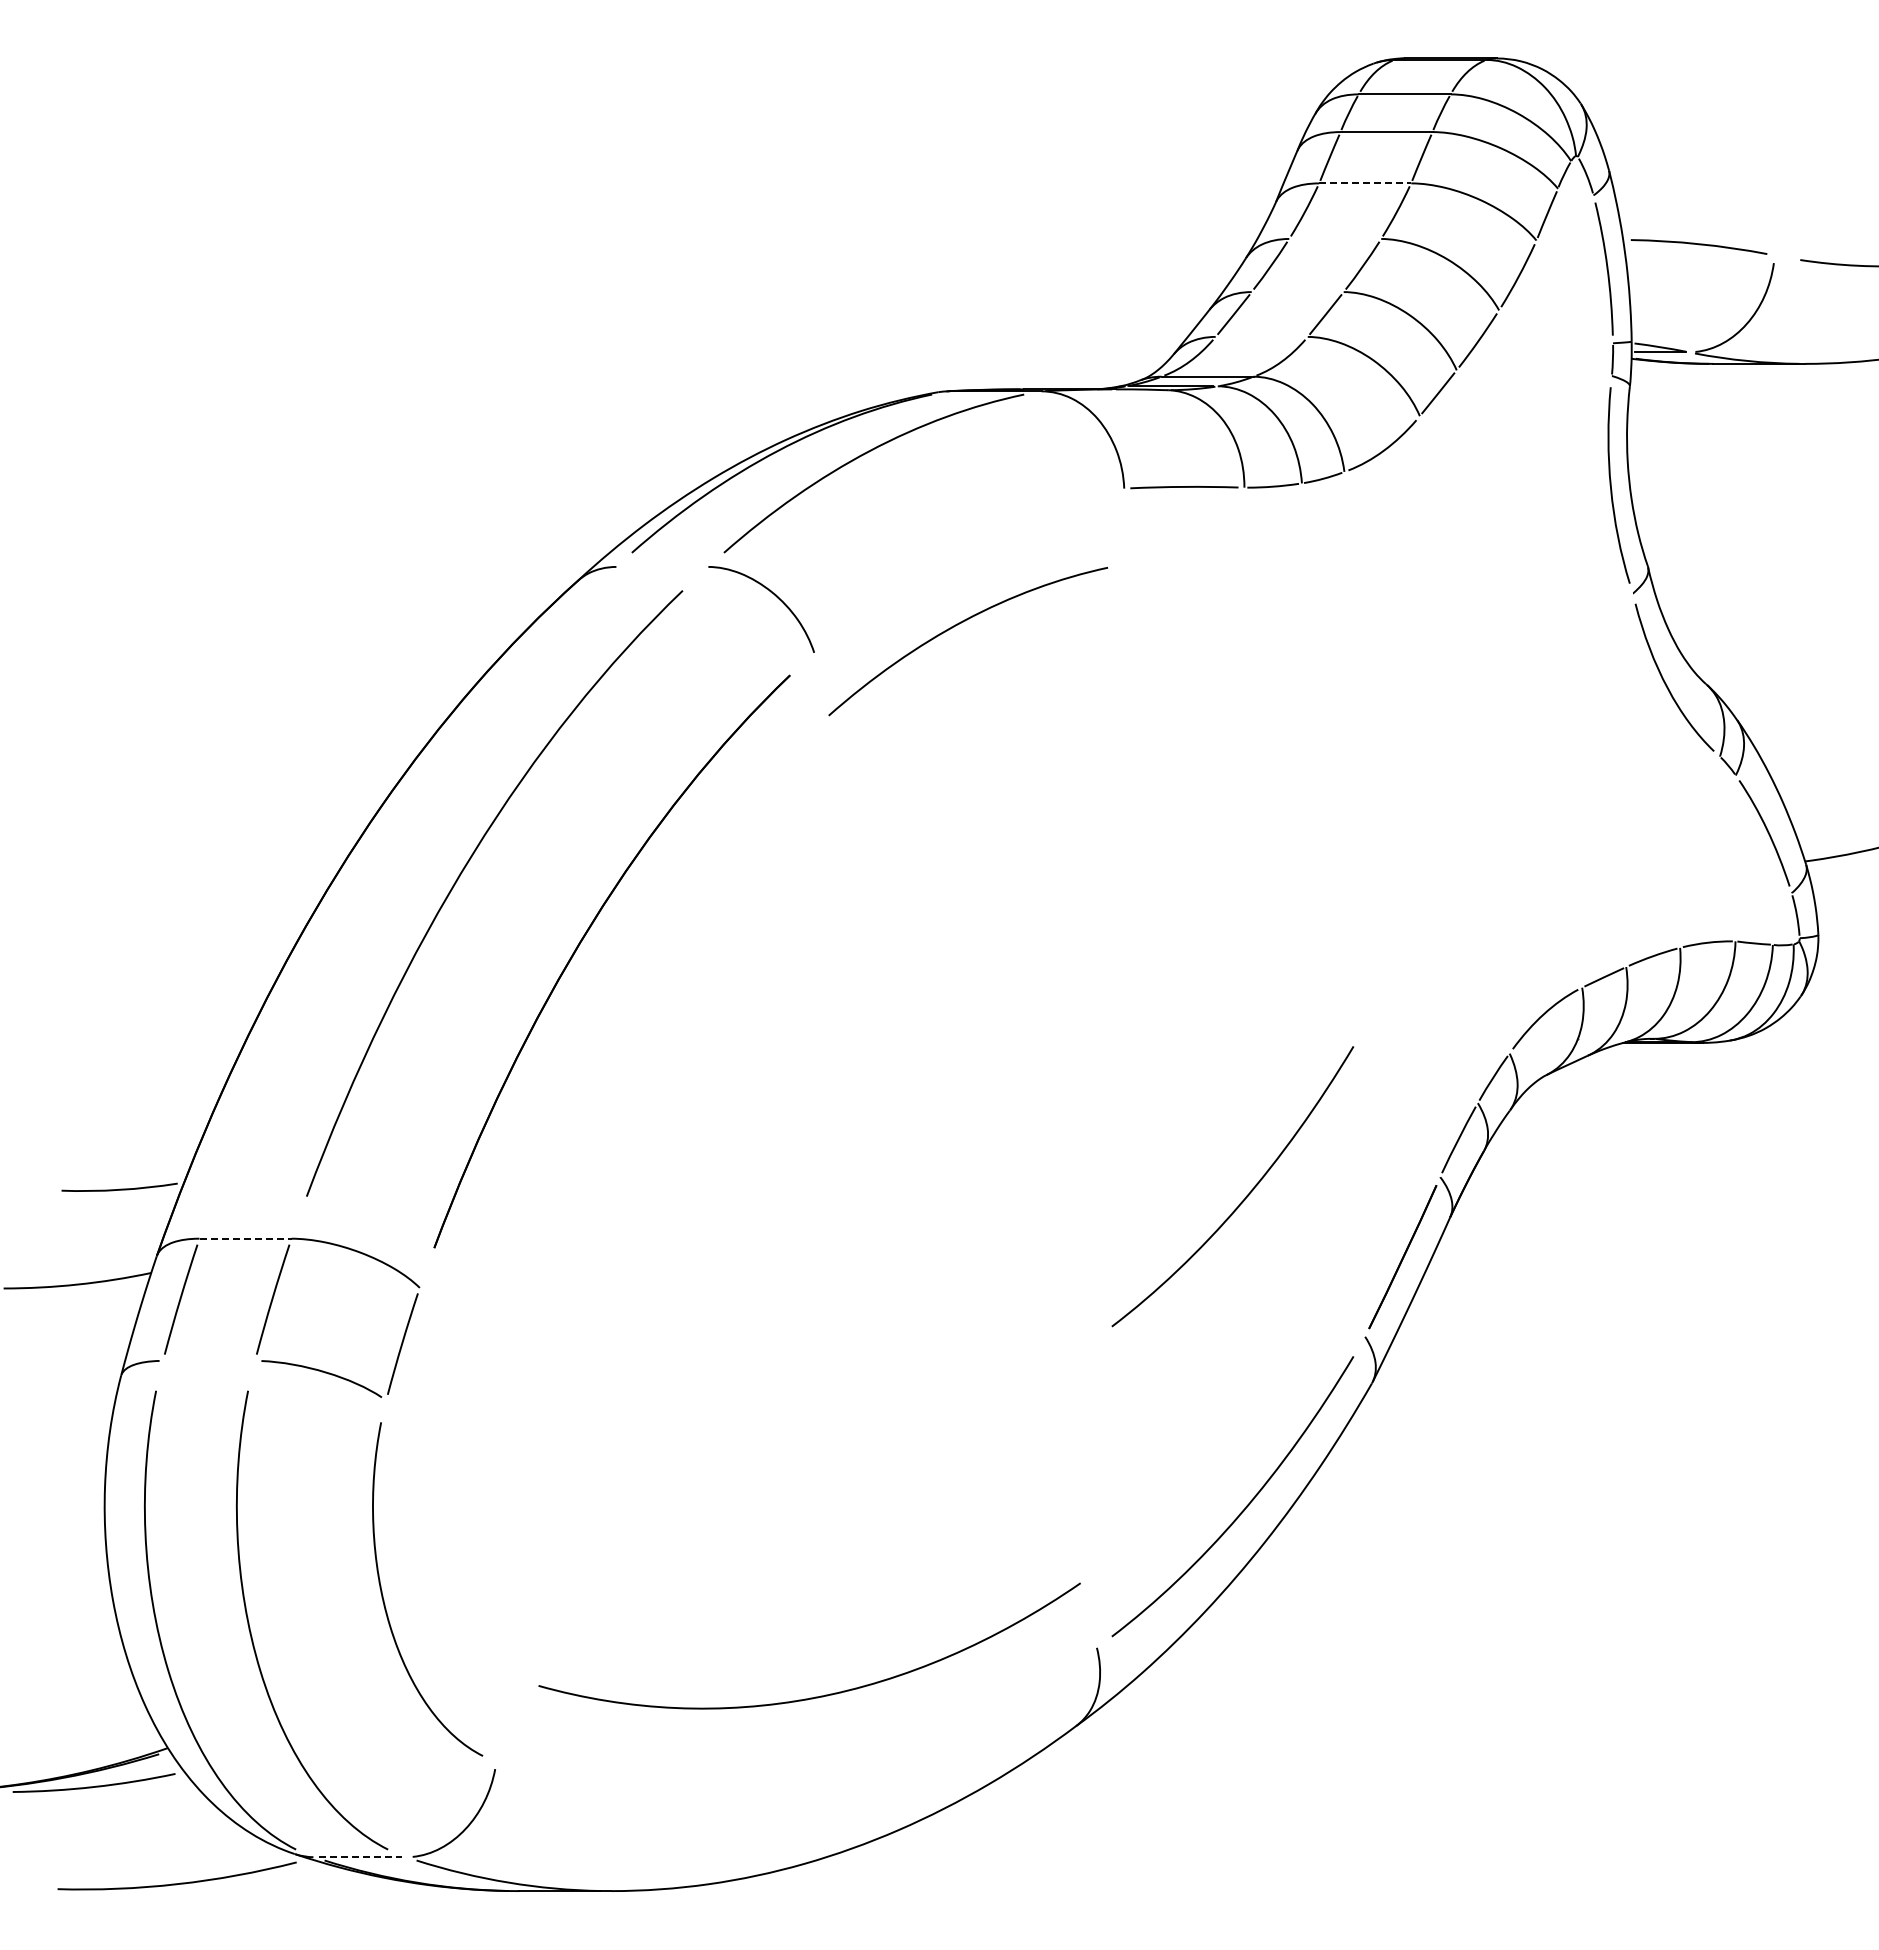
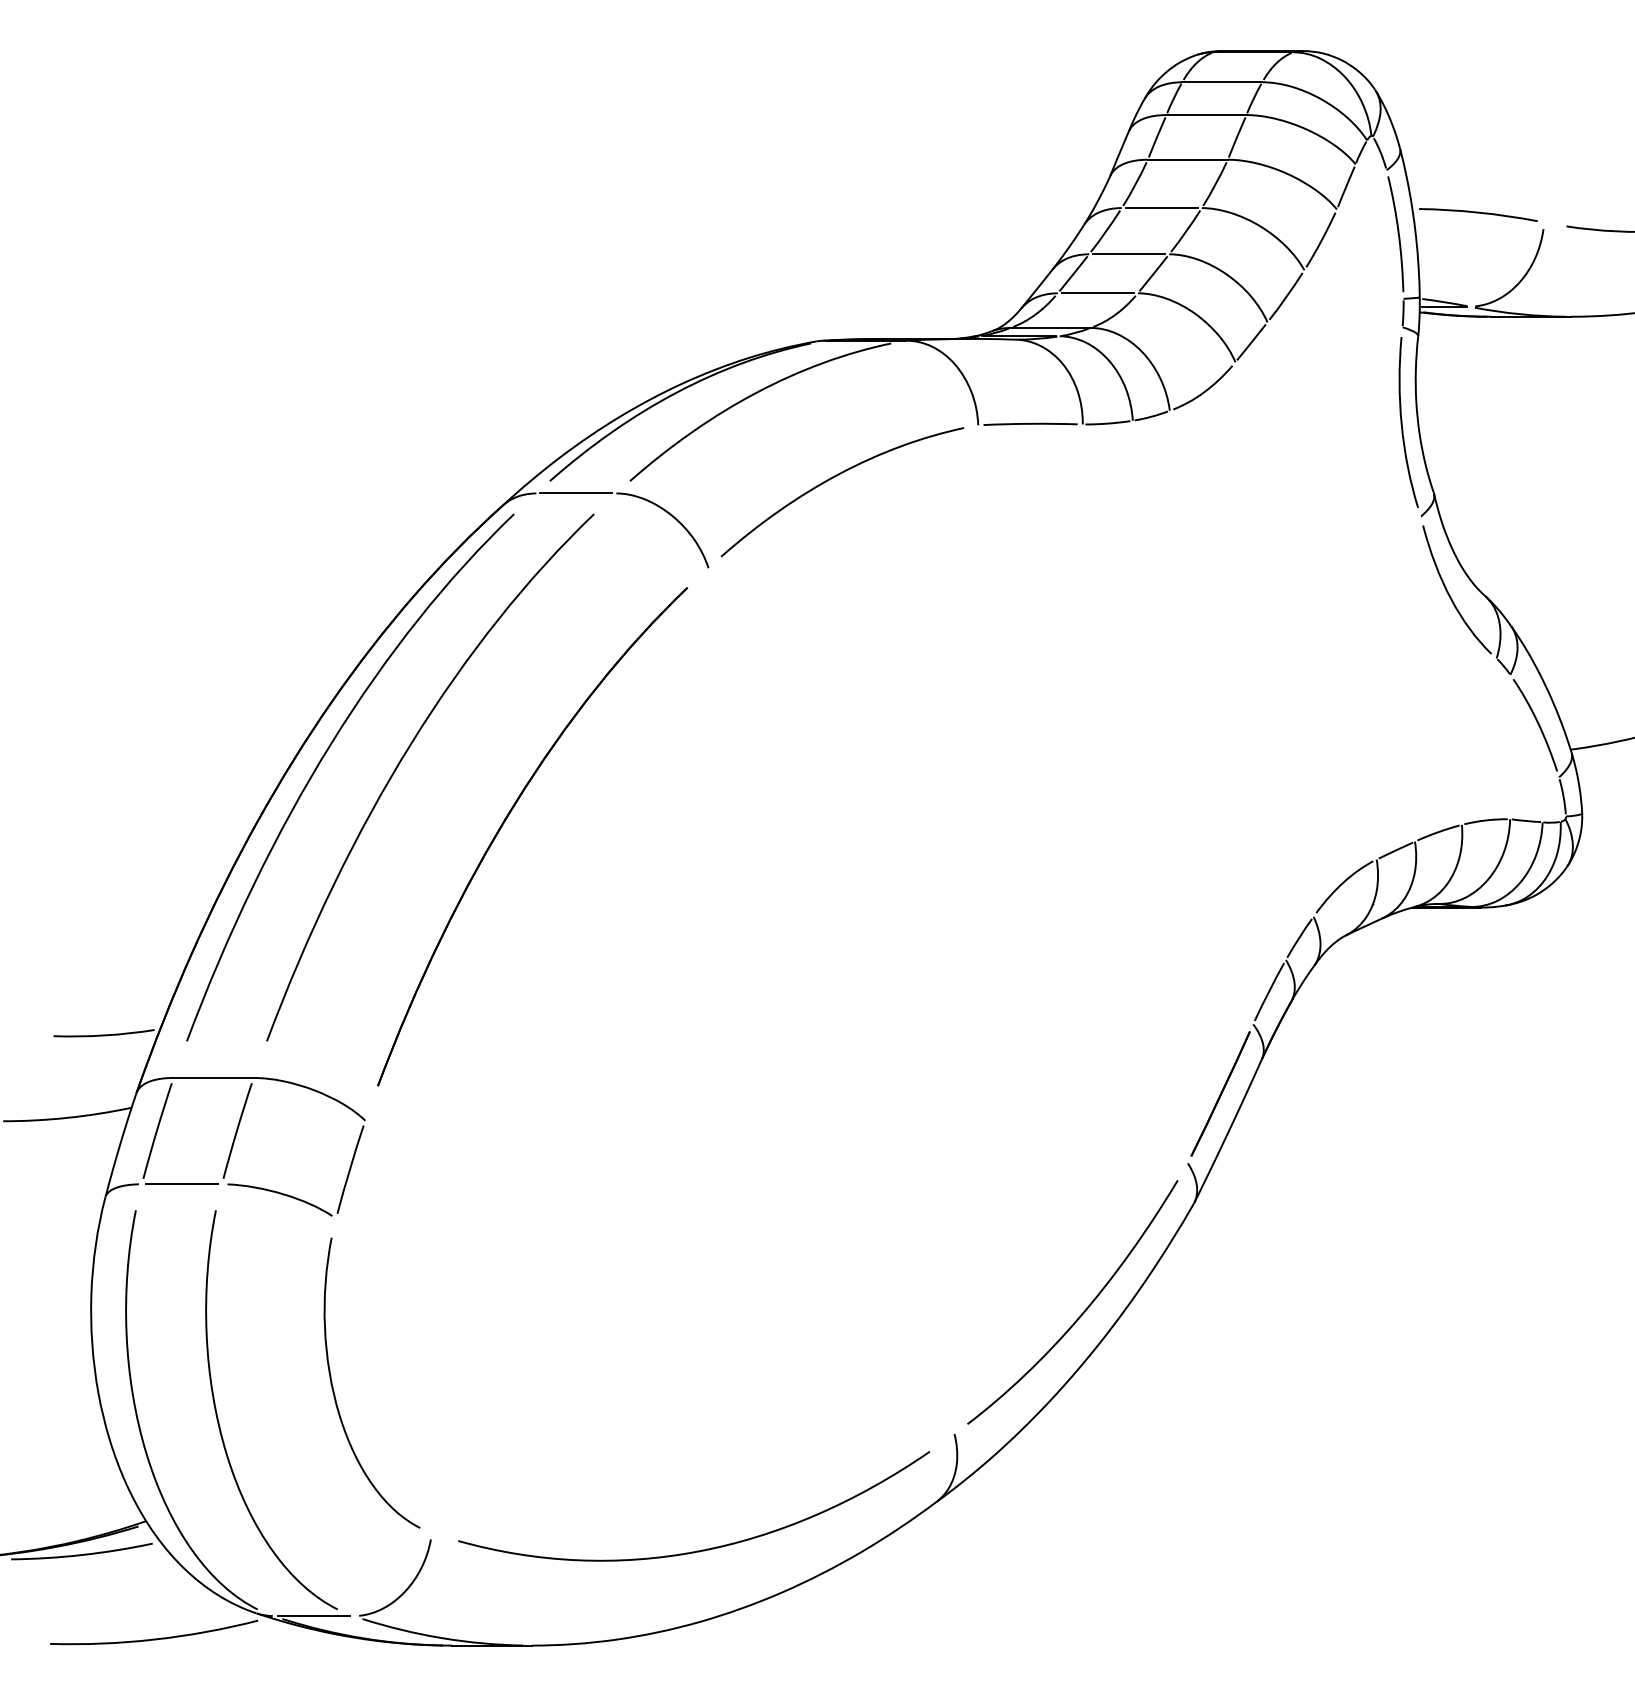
line: (1365, 183) -> (1188, 159), dashed -> solid
line: (1334, 238) -> (1161, 207), added
line: (1297, 292) -> (1128, 254), added
line: (1261, 336) -> (1097, 292), added
line: (661, 566) -> (575, 493), added
curve: (959, 624) -> (834, 477), moved
curve: (370, 873) -> (322, 760), added
curve: (1245, 1196) -> (1083, 1041), removed
line: (245, 1238) -> (213, 1077), dashed -> solid
line: (208, 1360) -> (181, 1183), added
curve: (820, 1695) -> (703, 1549), moved
line: (360, 1857) -> (313, 1616), dashed -> solid

